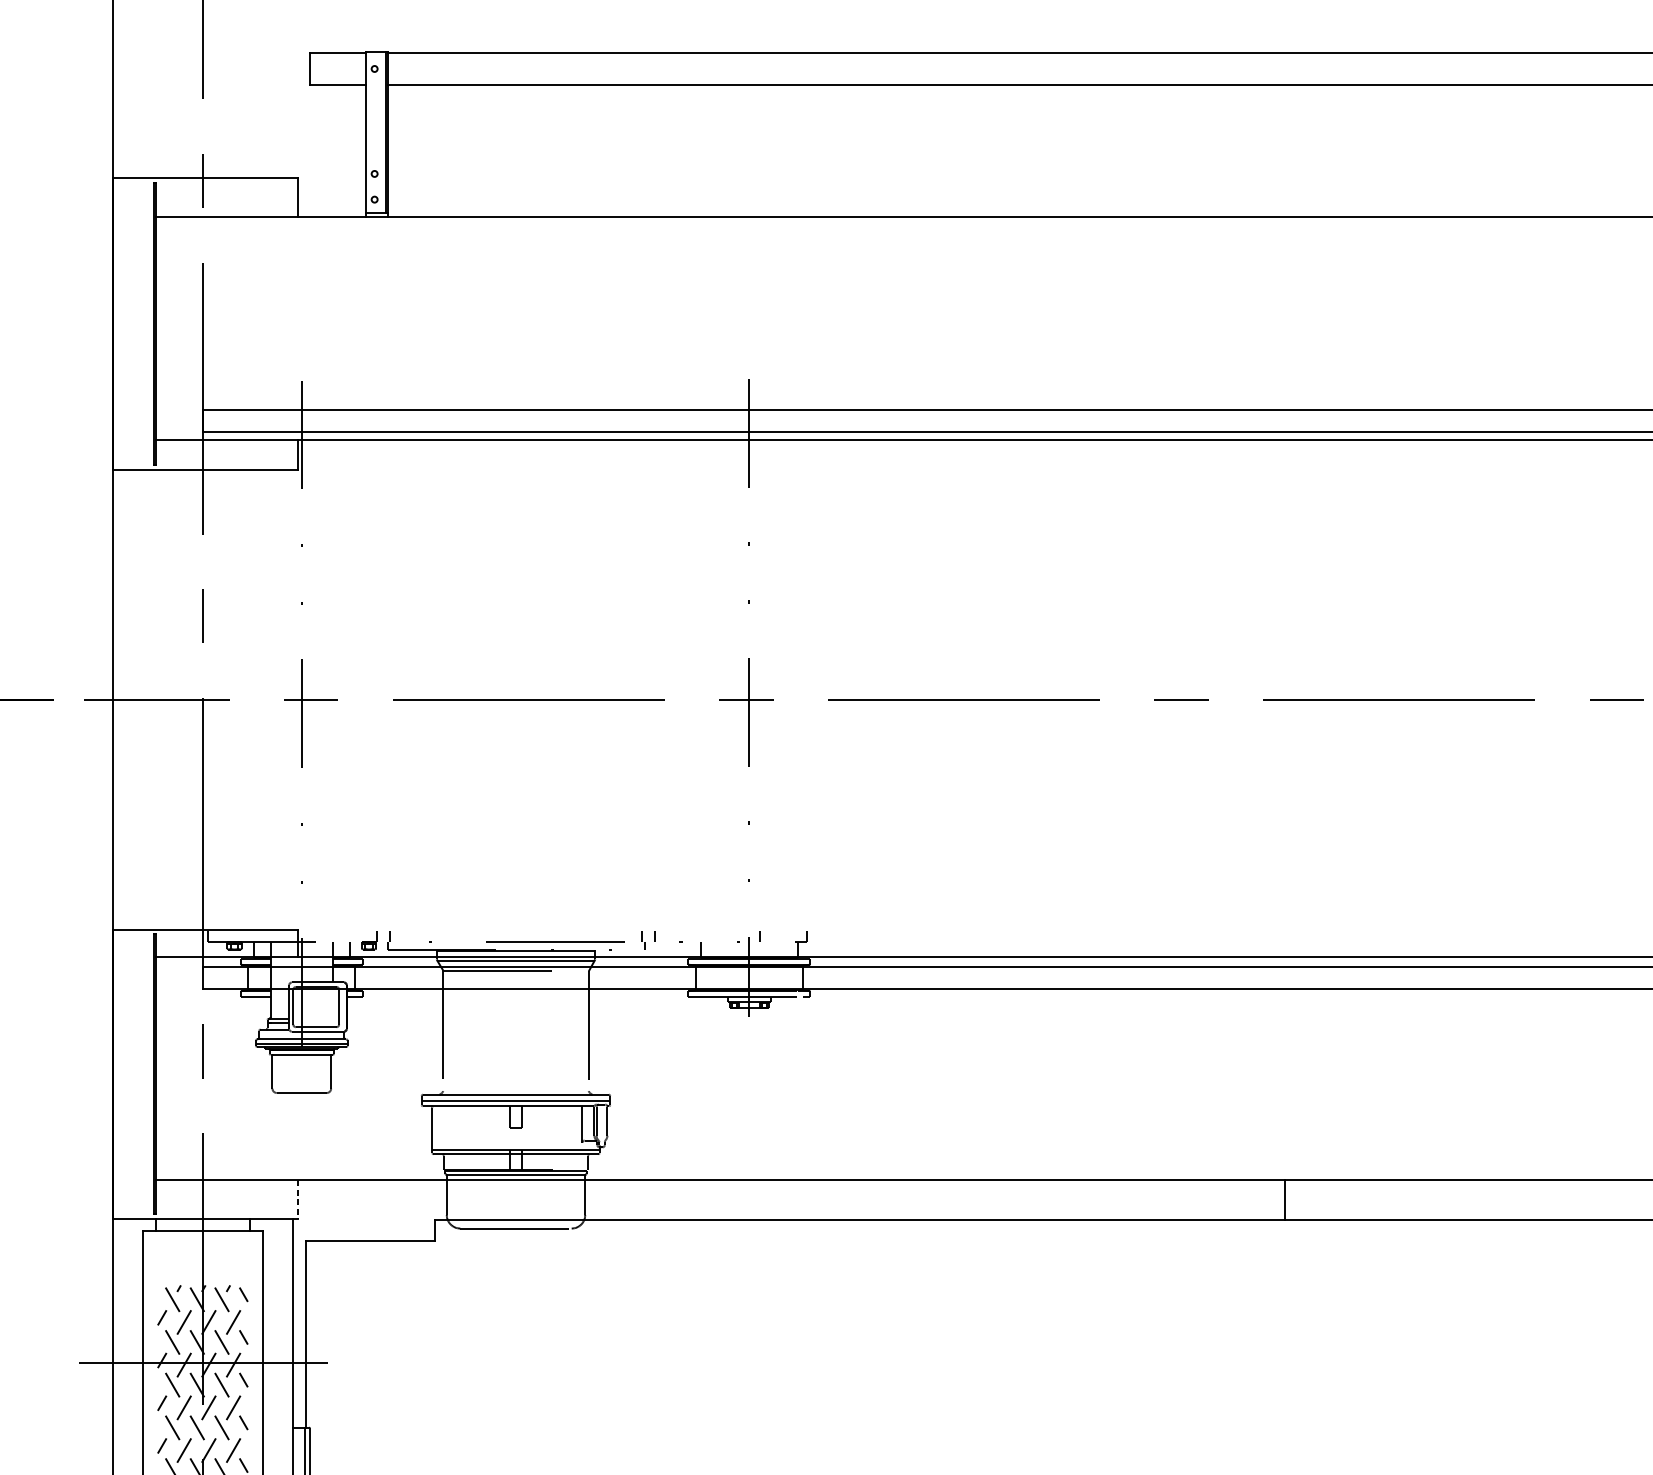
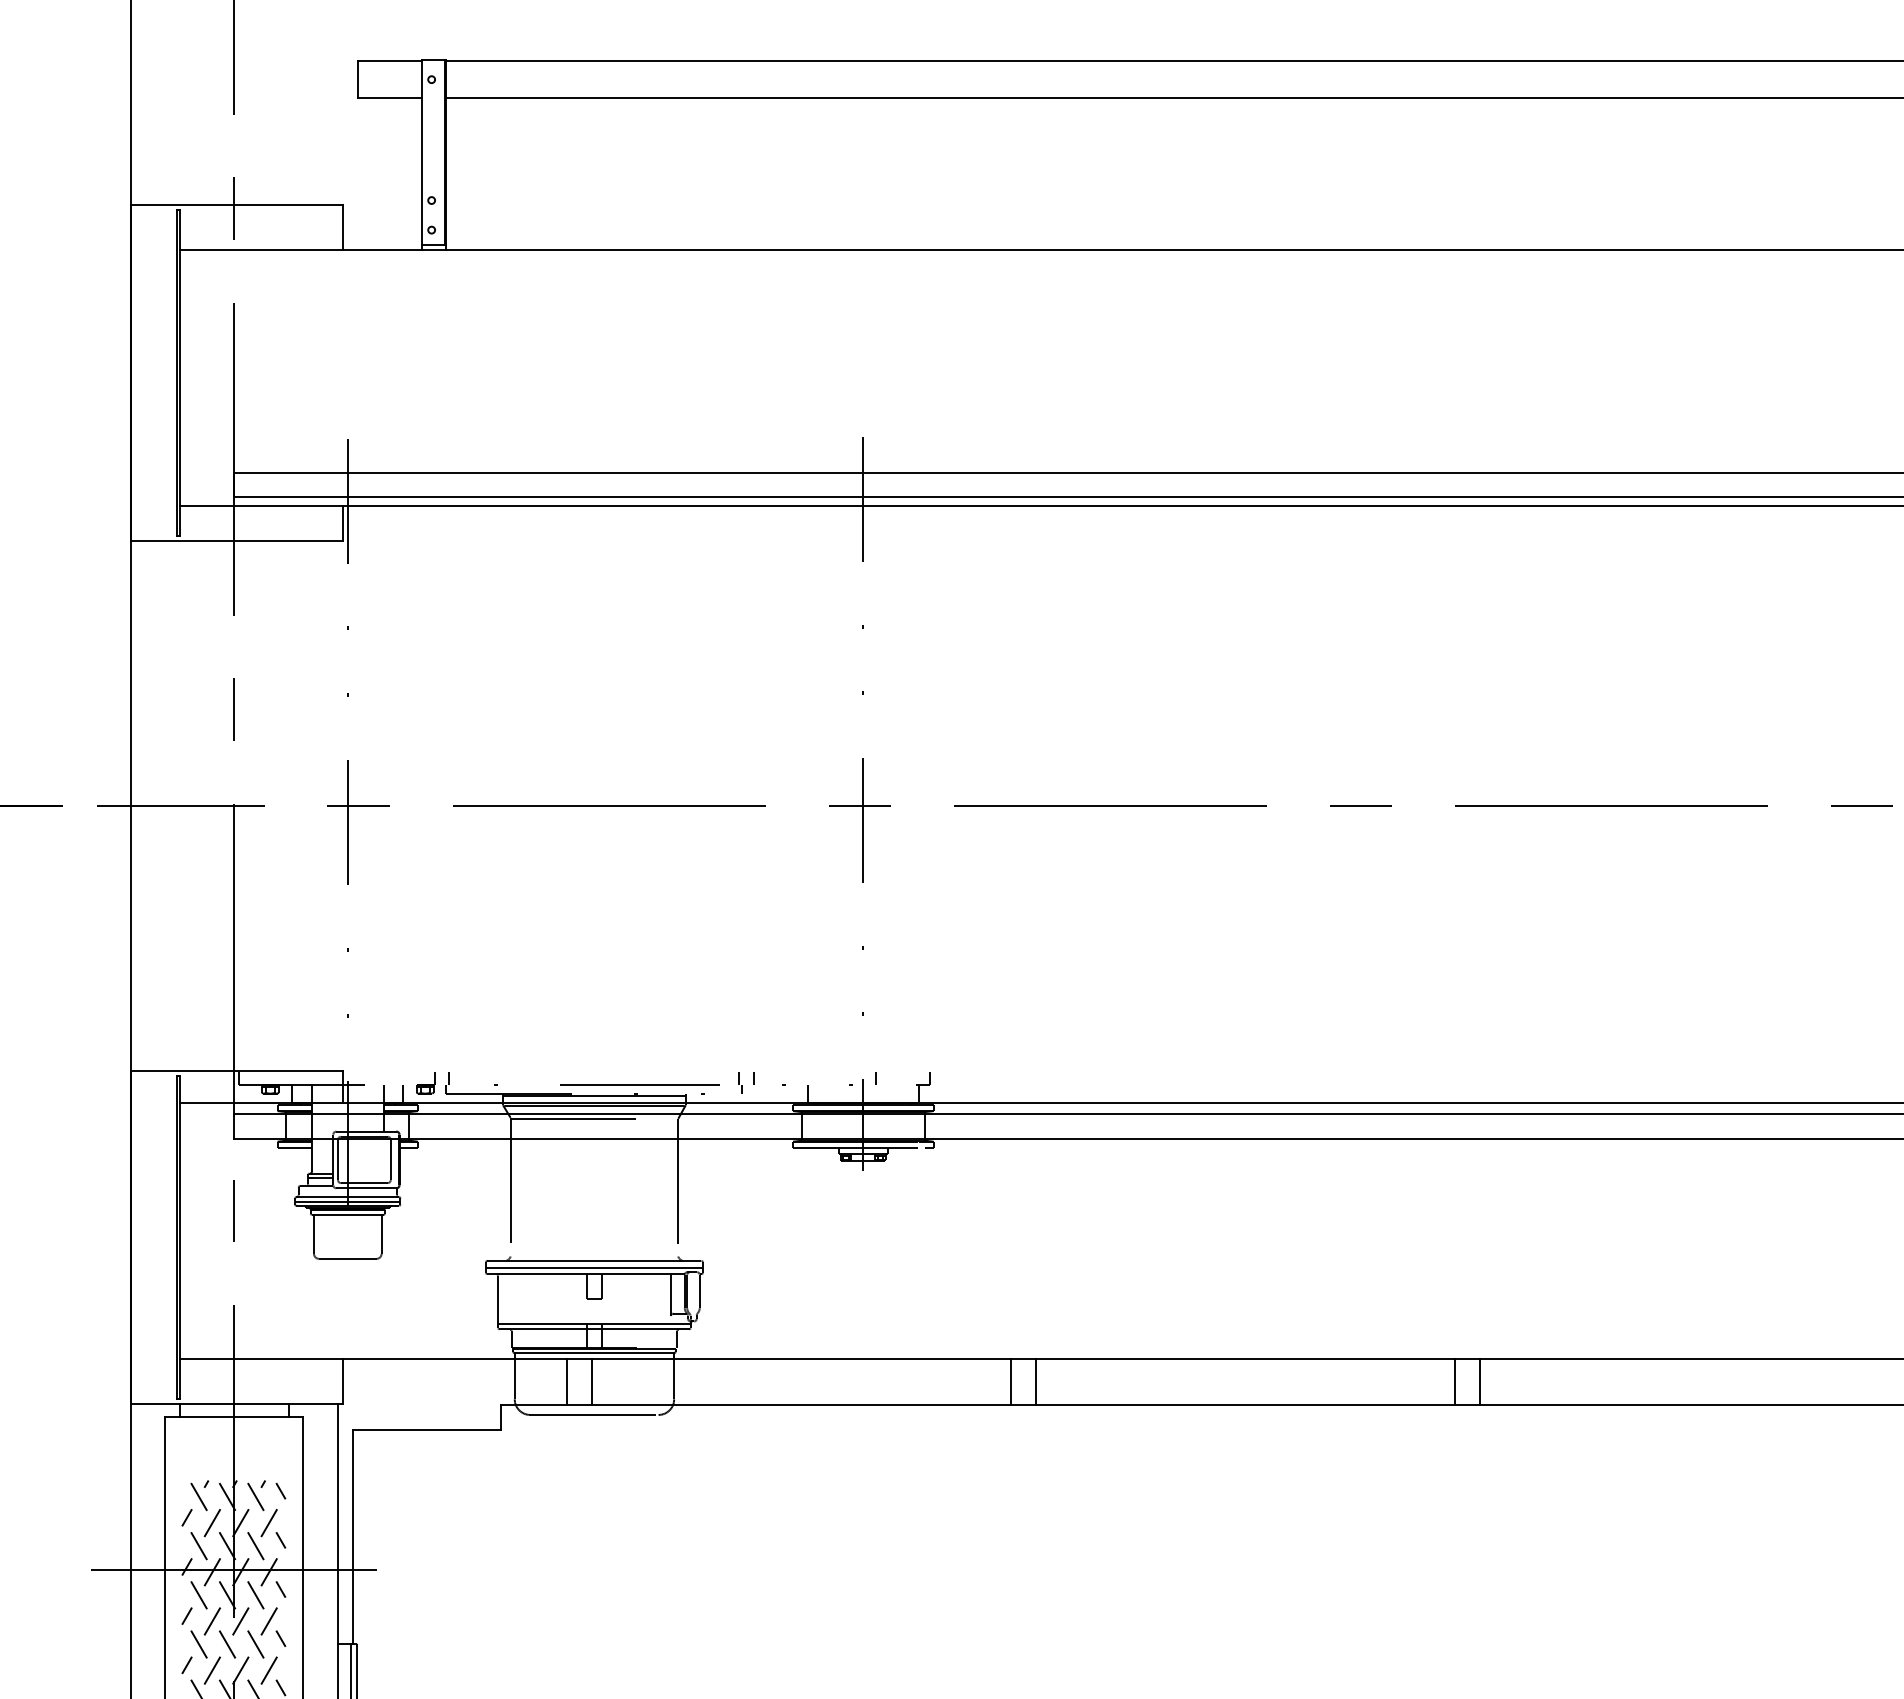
line: (297, 1199) -> (342, 1381), dashed -> solid
line: (492, 1200) -> (567, 1382), added
line: (513, 1200) -> (591, 1382), added
line: (878, 1200) -> (1011, 1382), added
line: (899, 1200) -> (1035, 1382), added
line: (1263, 1200) -> (1455, 1382), added

